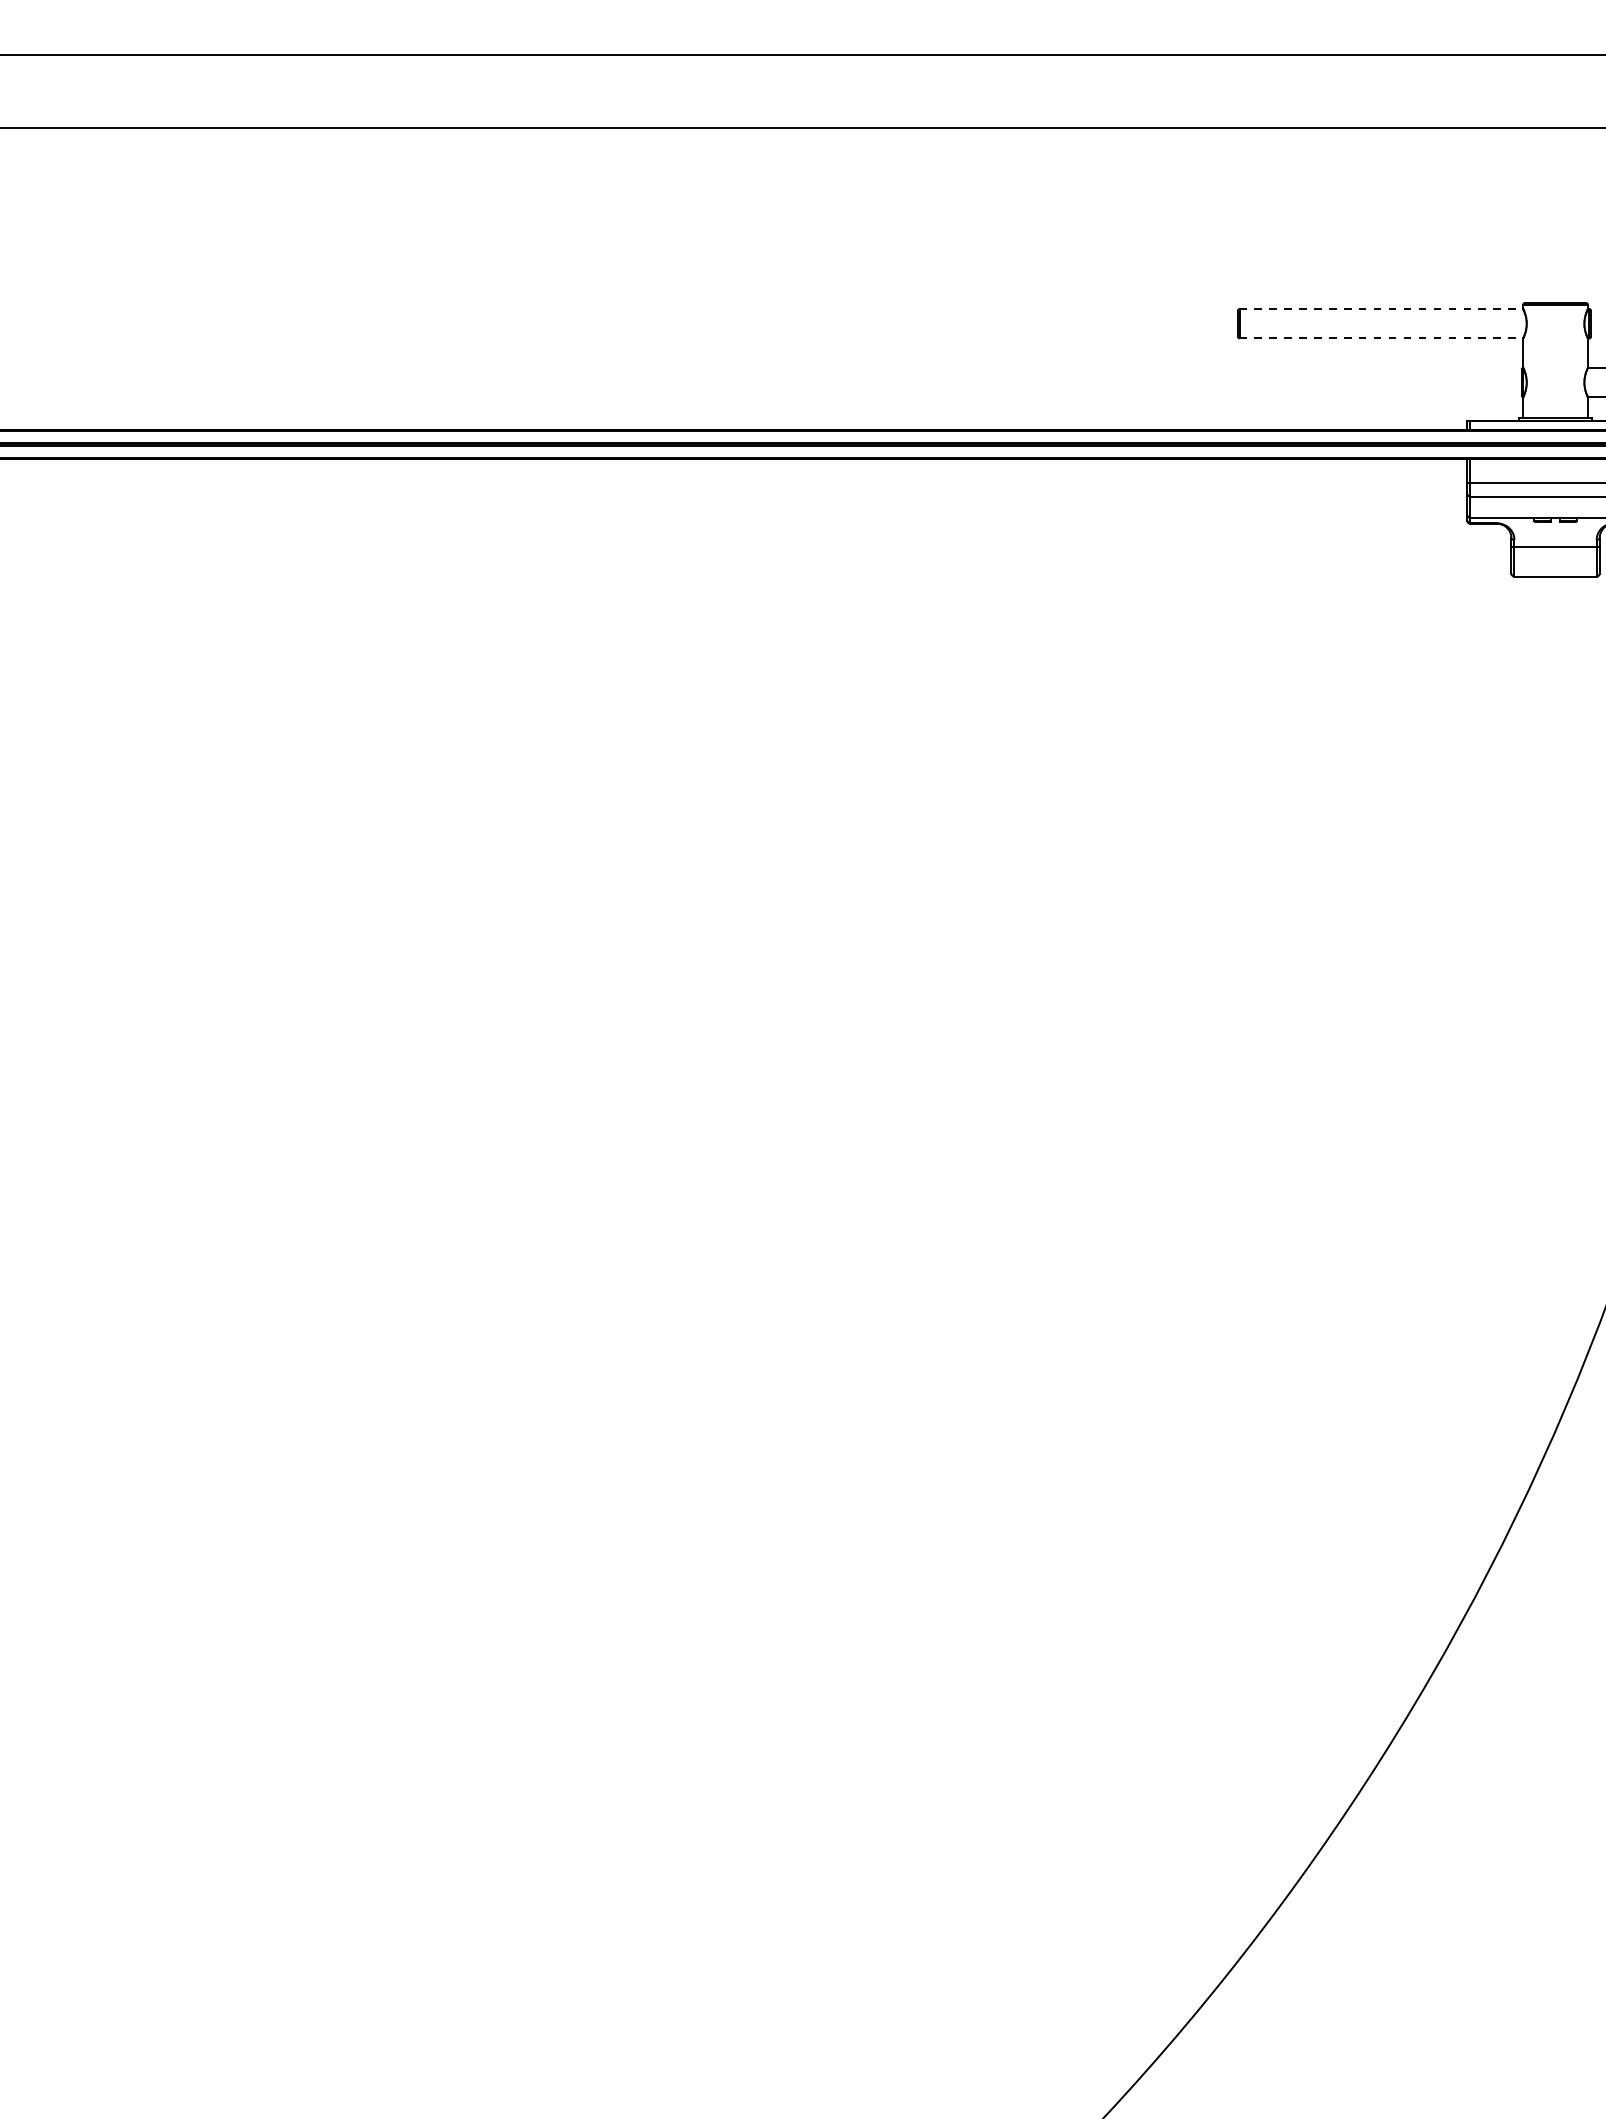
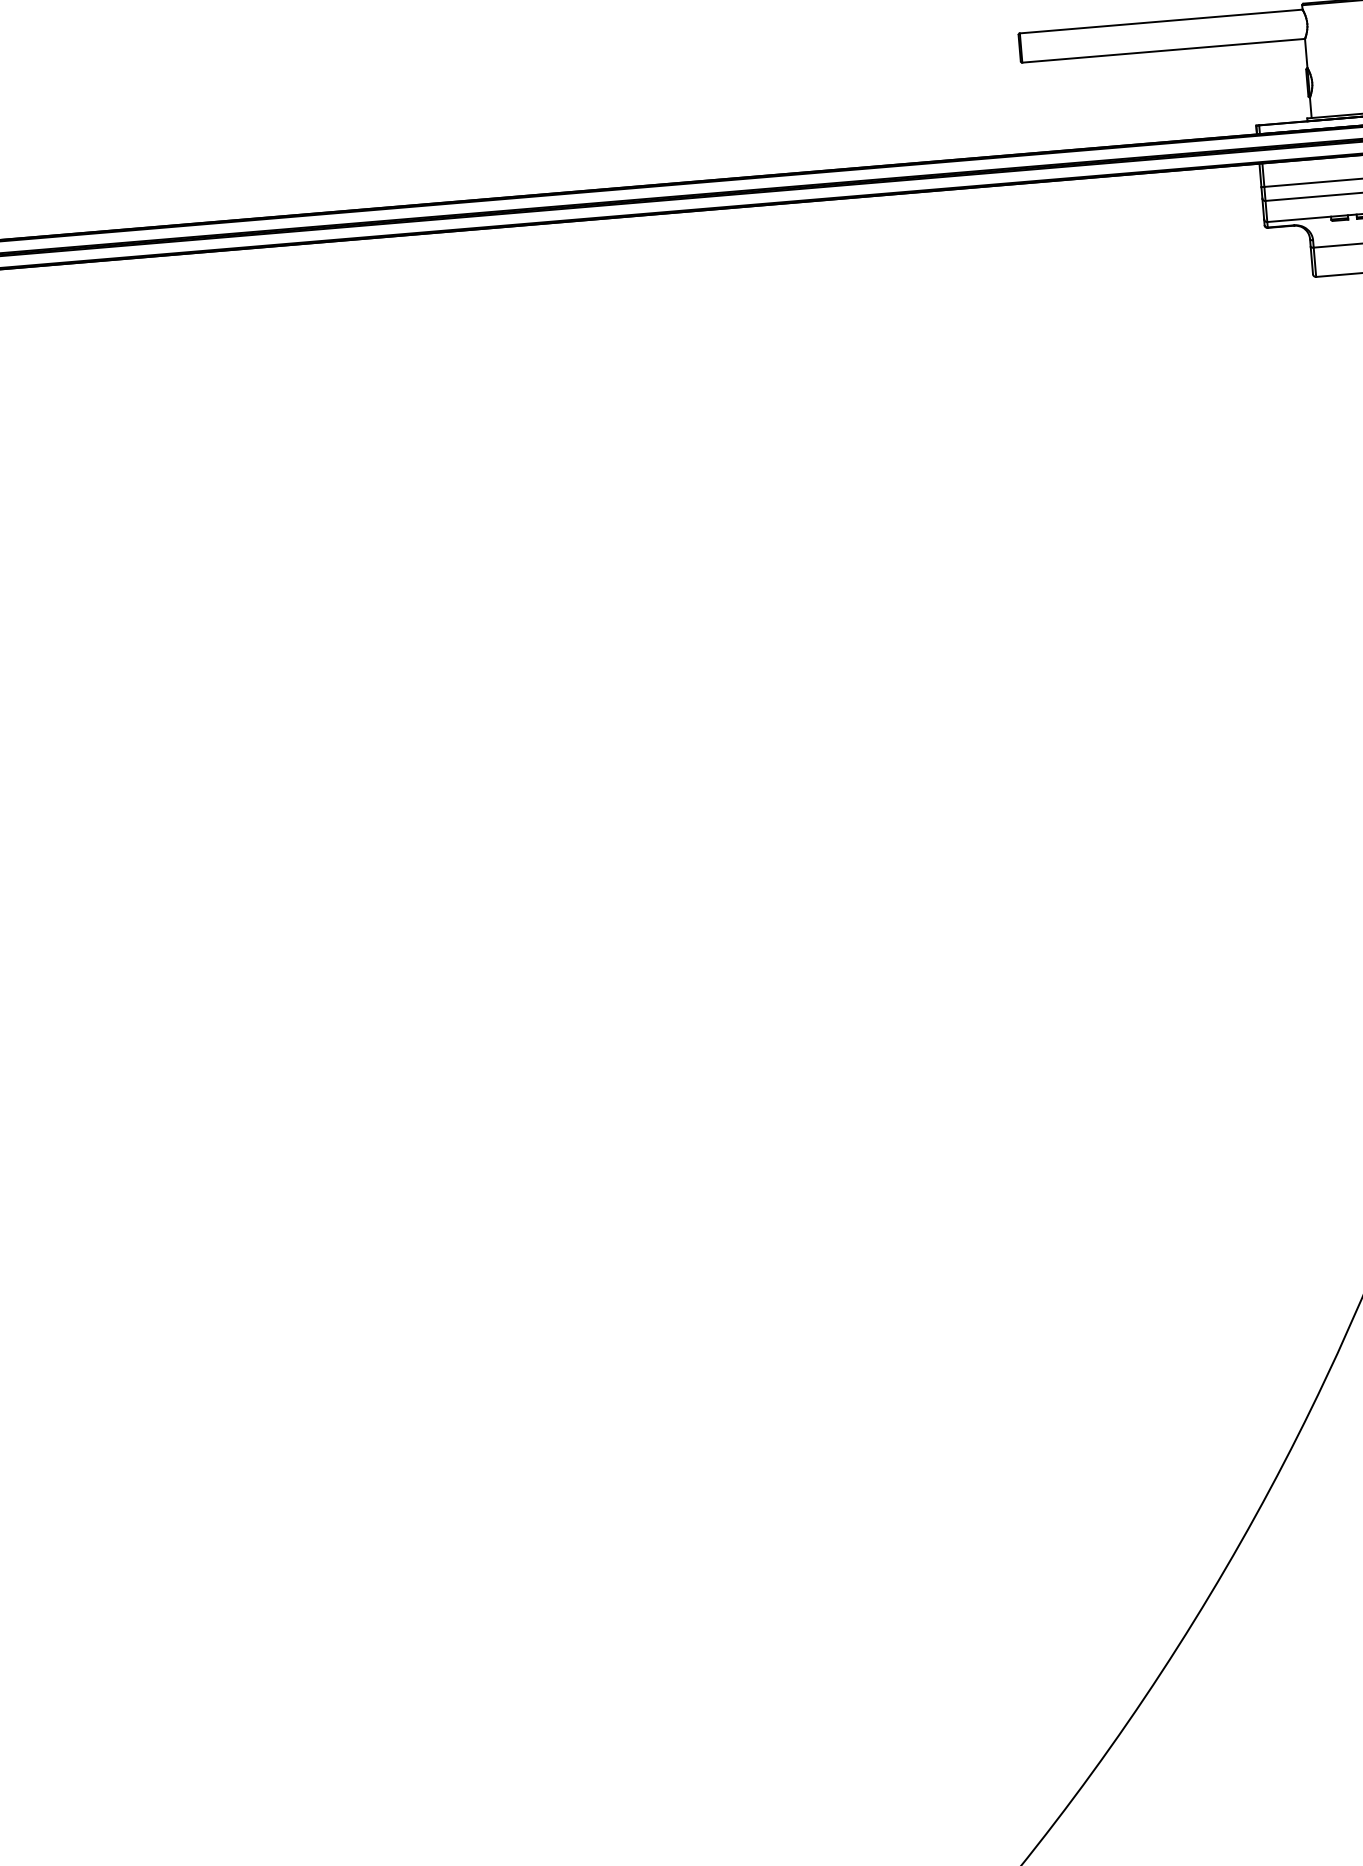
line: (1381, 309) -> (1161, 21), dashed -> solid
line: (1381, 338) -> (1163, 50), dashed -> solid

